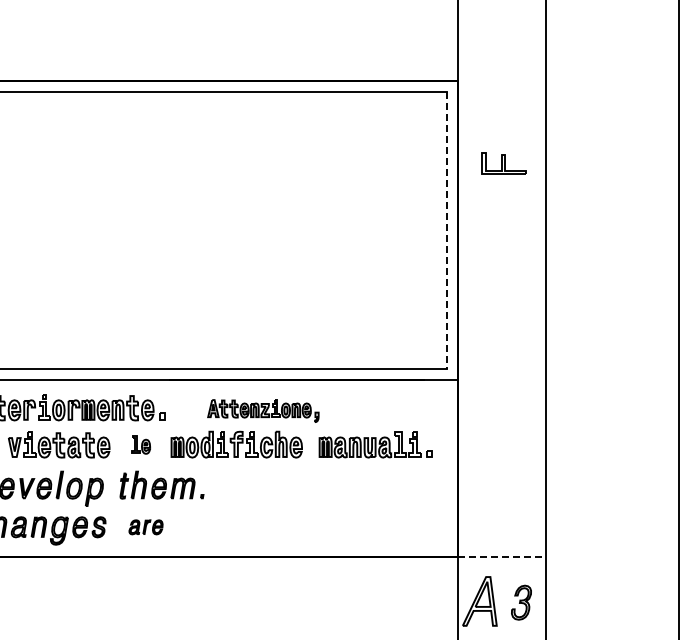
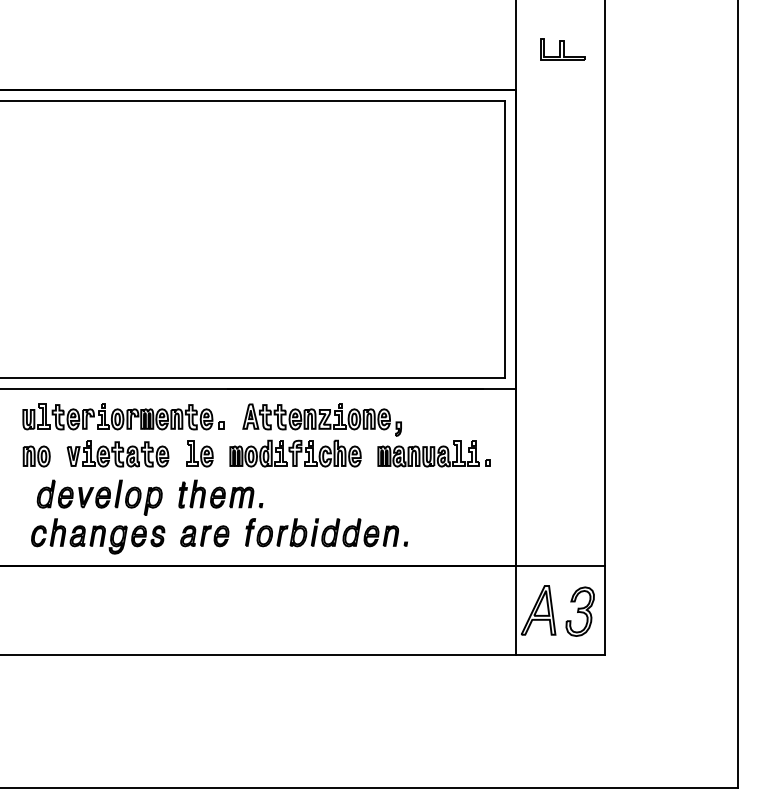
part: (503, 163) -> (562, 49), moved
line: (446, 230) -> (505, 239), dashed -> solid
part: (262, 410) -> (321, 419), size x1.43
part: (140, 444) -> (199, 453), size x1.43
part: (267, 523) -> (326, 532), added
part: (145, 527) -> (204, 536), size x1.43
line: (502, 557) -> (561, 566), dashed -> solid
part: (520, 602) -> (579, 611), size x1.43

